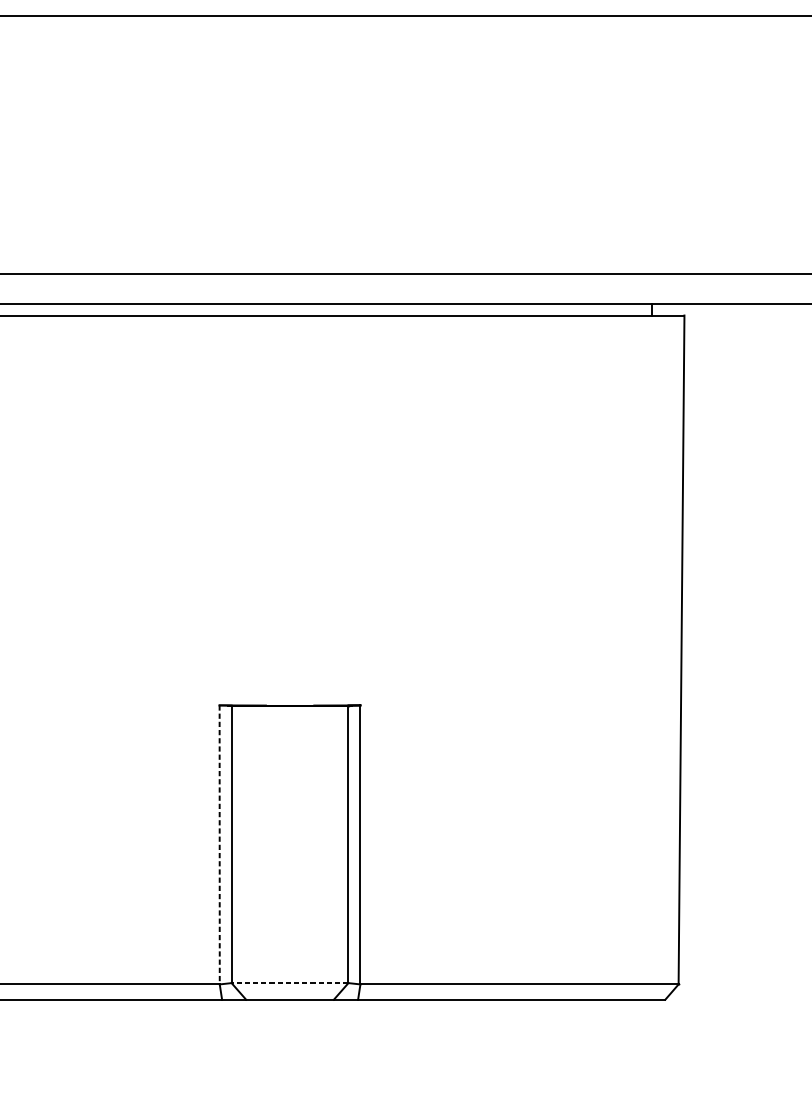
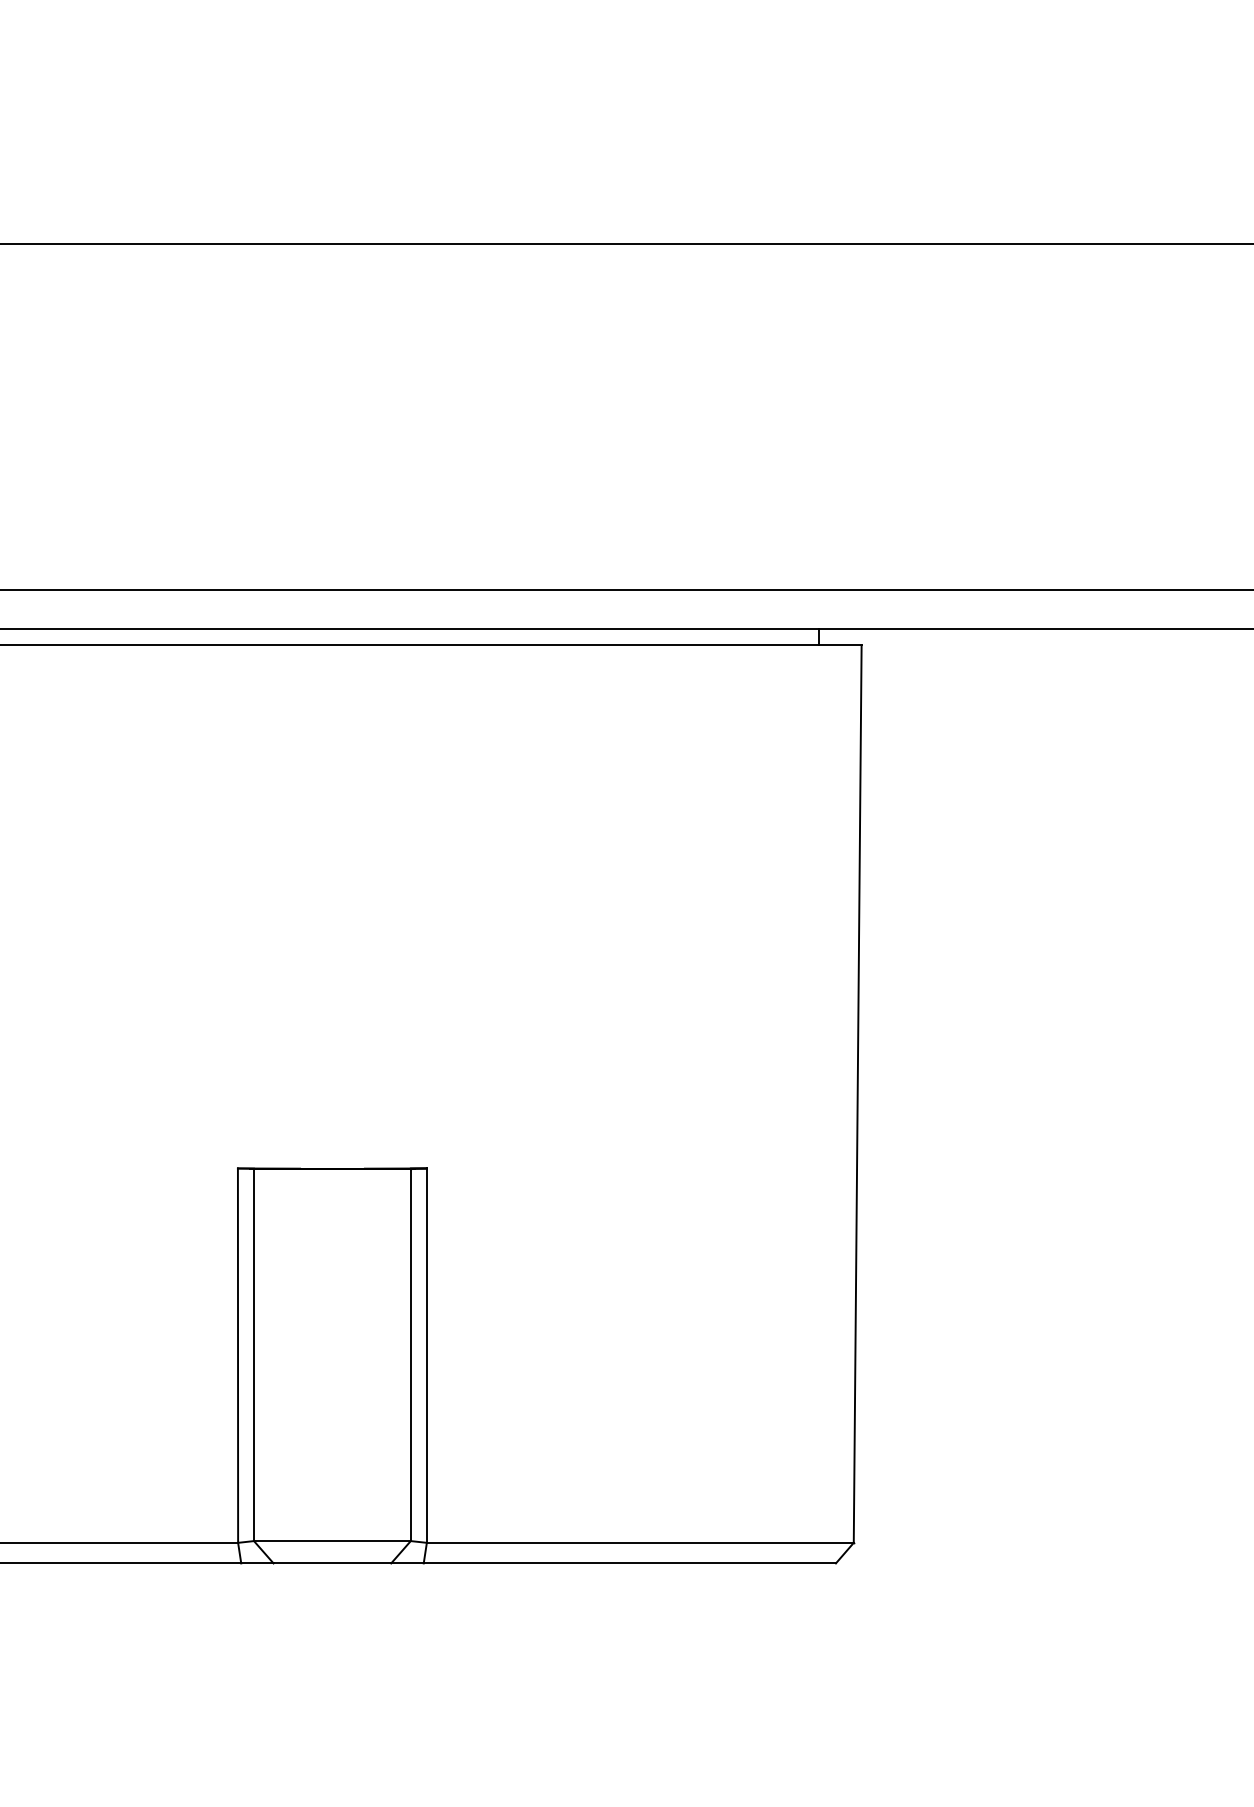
line: (220, 845) -> (238, 1356), dashed -> solid
line: (289, 983) -> (331, 1541), dashed -> solid

